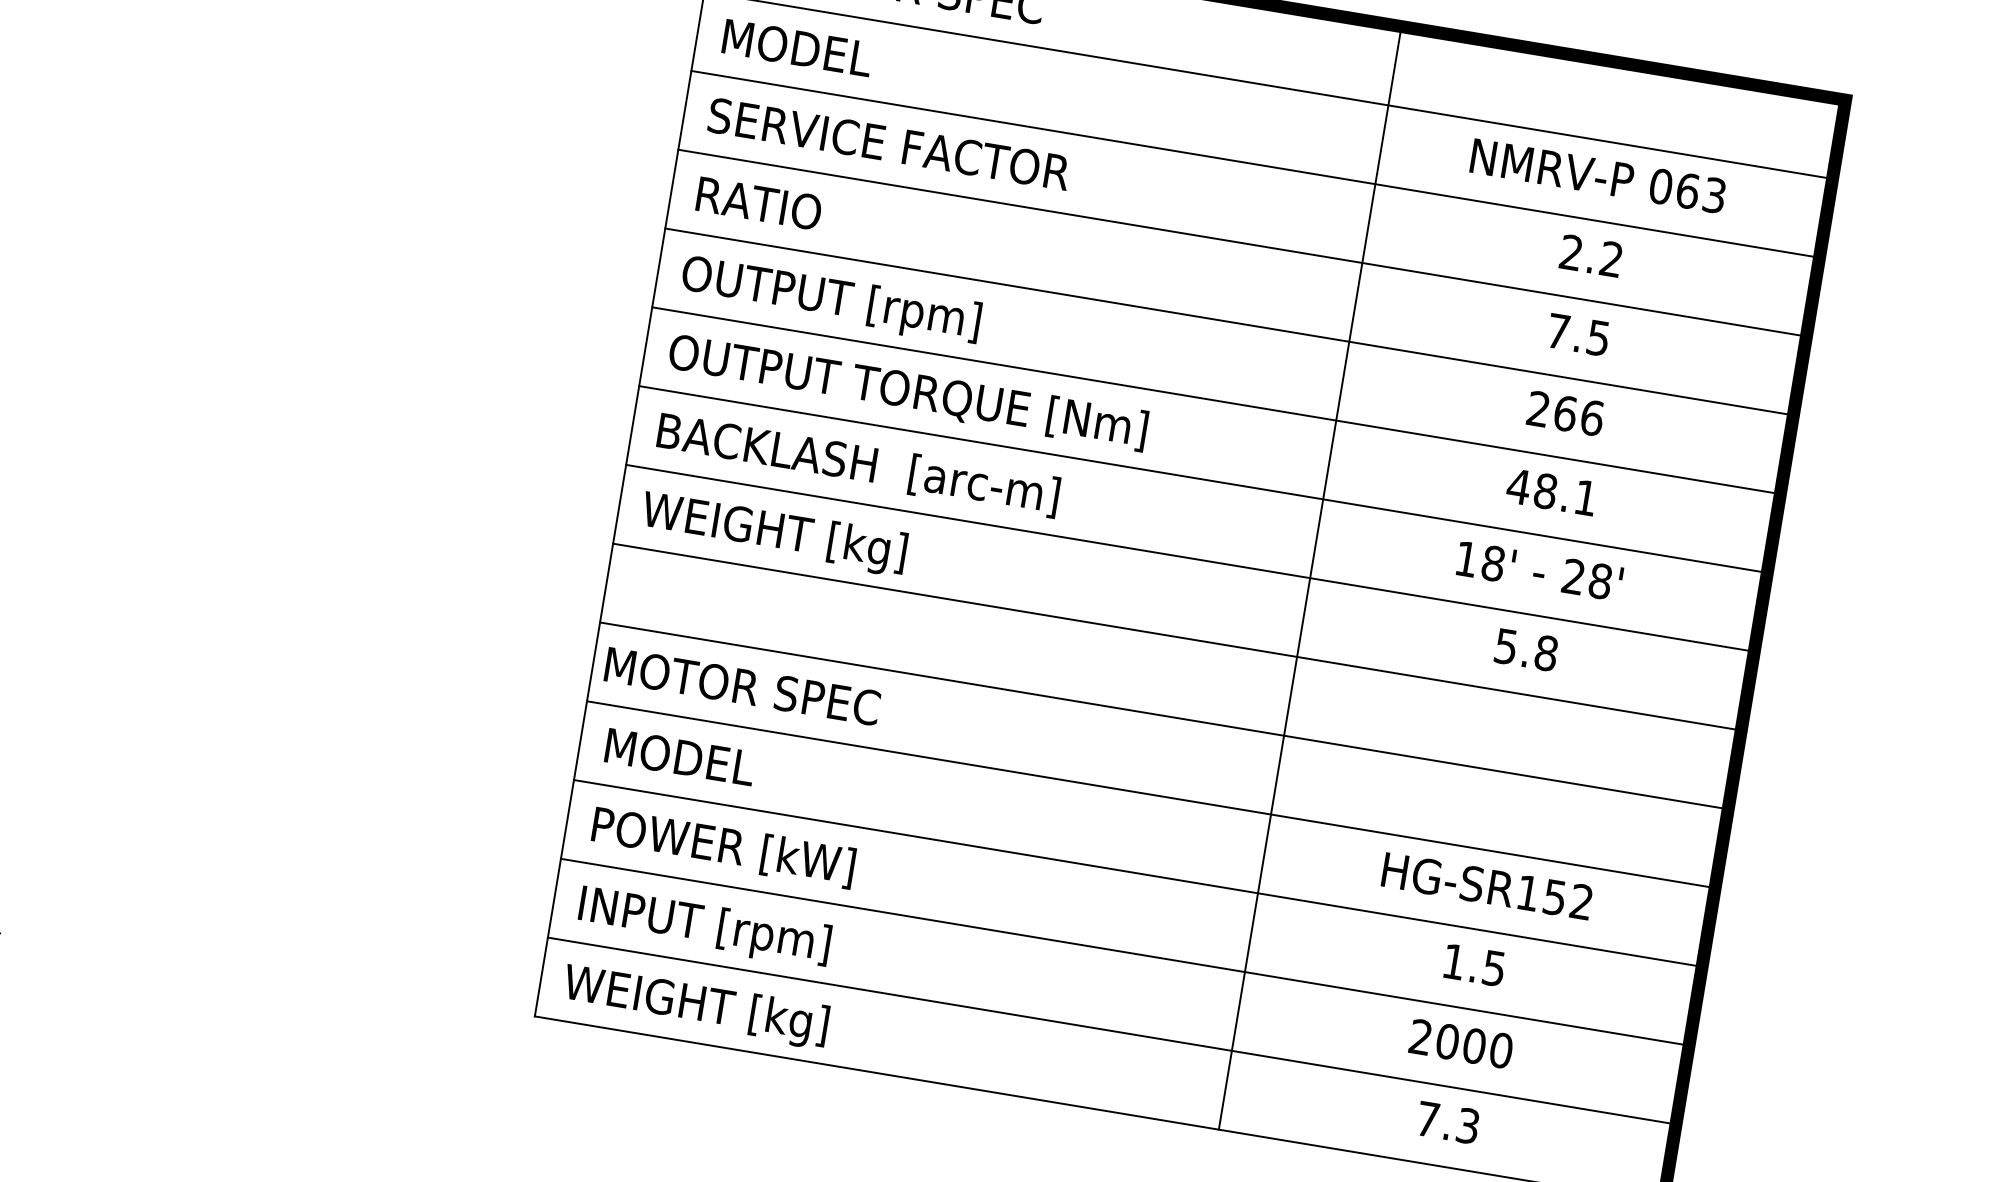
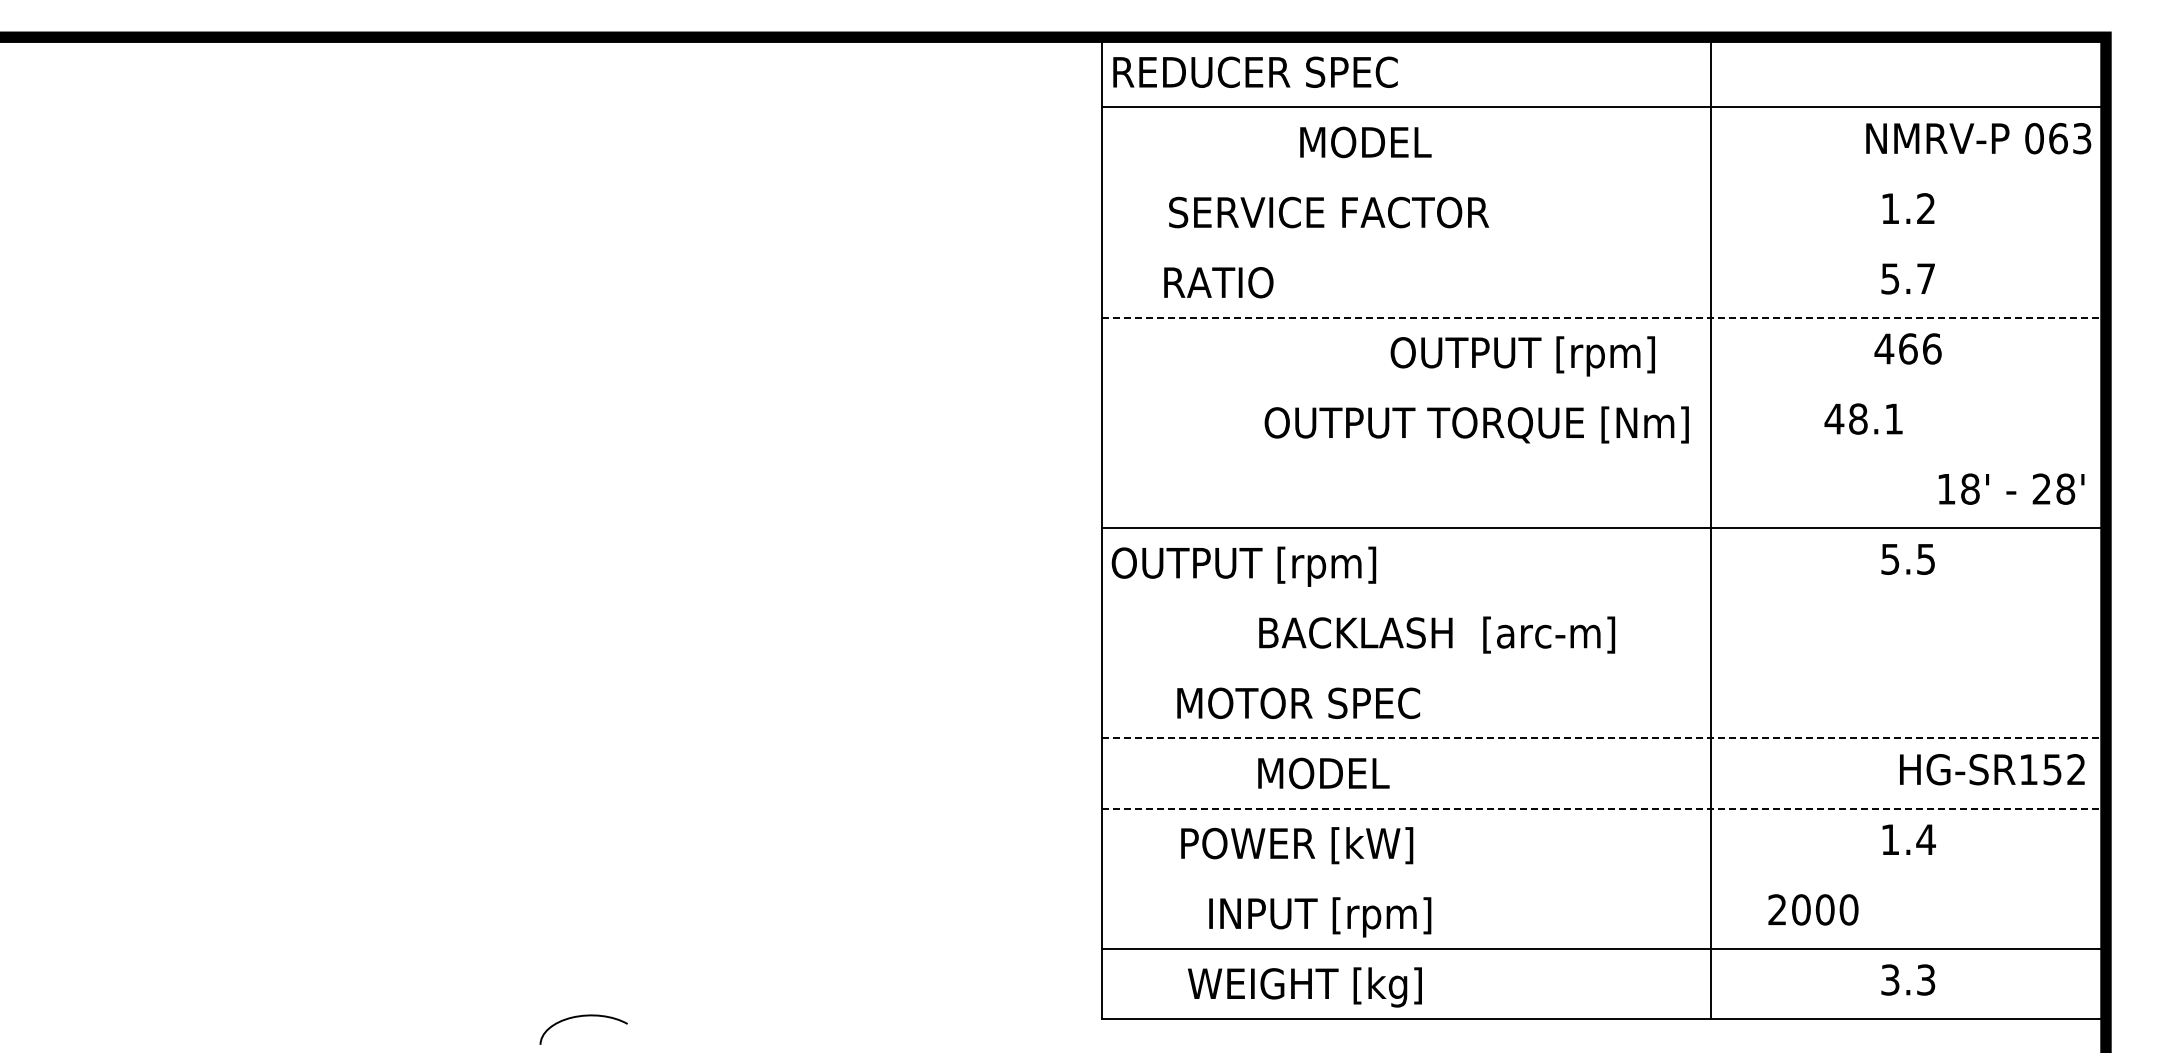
text: (797, 48) -> (1365, 142), moved
text: (889, 144) -> (1329, 212), moved
line: (1254, 164) -> (1603, 177), removed
text: (1598, 176) -> (1978, 138), moved
text: (758, 203) -> (1218, 282), moved
line: (1241, 242) -> (1603, 247), removed
text: (1570, 252) -> (1889, 208), 2.2 -> 1.2
text: (830, 300) -> (1522, 356), moved
line: (1229, 321) -> (1604, 317), solid -> dashed
text: (1577, 334) -> (1907, 278), 7.5 -> 5.7
text: (907, 391) -> (1476, 424), moved
line: (1215, 400) -> (1603, 387), removed
text: (1538, 408) -> (1884, 348), 266 -> 466
text: (858, 464) -> (1437, 634), moved
line: (1202, 478) -> (1603, 457), removed
text: (1551, 491) -> (1863, 418), moved
text: (777, 534) -> (1243, 566), WEIGHT [kg] -> OUTPUT [rpm]
text: (1539, 570) -> (2011, 488), moved
line: (1176, 637) -> (1603, 598), removed
text: (1545, 652) -> (1925, 558), 5.8 -> 5.5
text: (742, 685) -> (1298, 702), moved
line: (1163, 715) -> (1603, 668), removed
text: (679, 757) -> (1323, 773), moved
line: (1151, 794) -> (1604, 738), solid -> dashed
text: (723, 847) -> (1297, 845), moved
line: (1138, 873) -> (1604, 808), solid -> dashed
text: (1487, 886) -> (1992, 769), moved
text: (704, 927) -> (1320, 917), moved
line: (1124, 951) -> (1603, 878), removed
text: (1493, 968) -> (1925, 839), 1.5 -> 1.4
text: (695, 1006) -> (1304, 987), moved
text: (1461, 1043) -> (1813, 909), moved
text: (1428, 1118) -> (1890, 979), 7.3 -> 3.3

